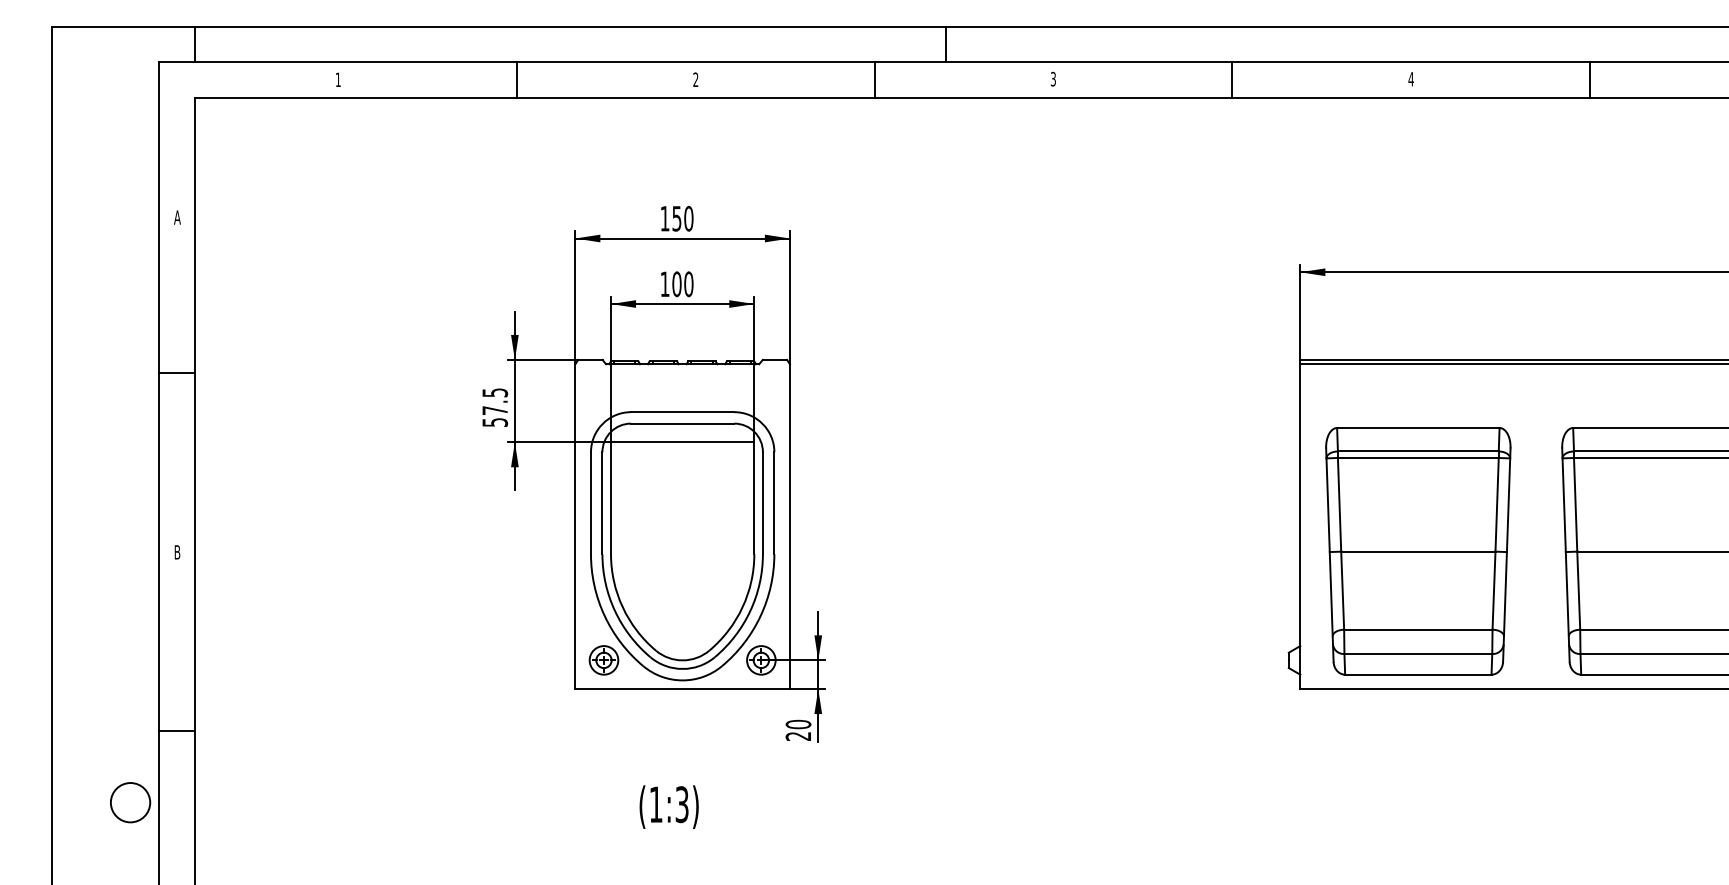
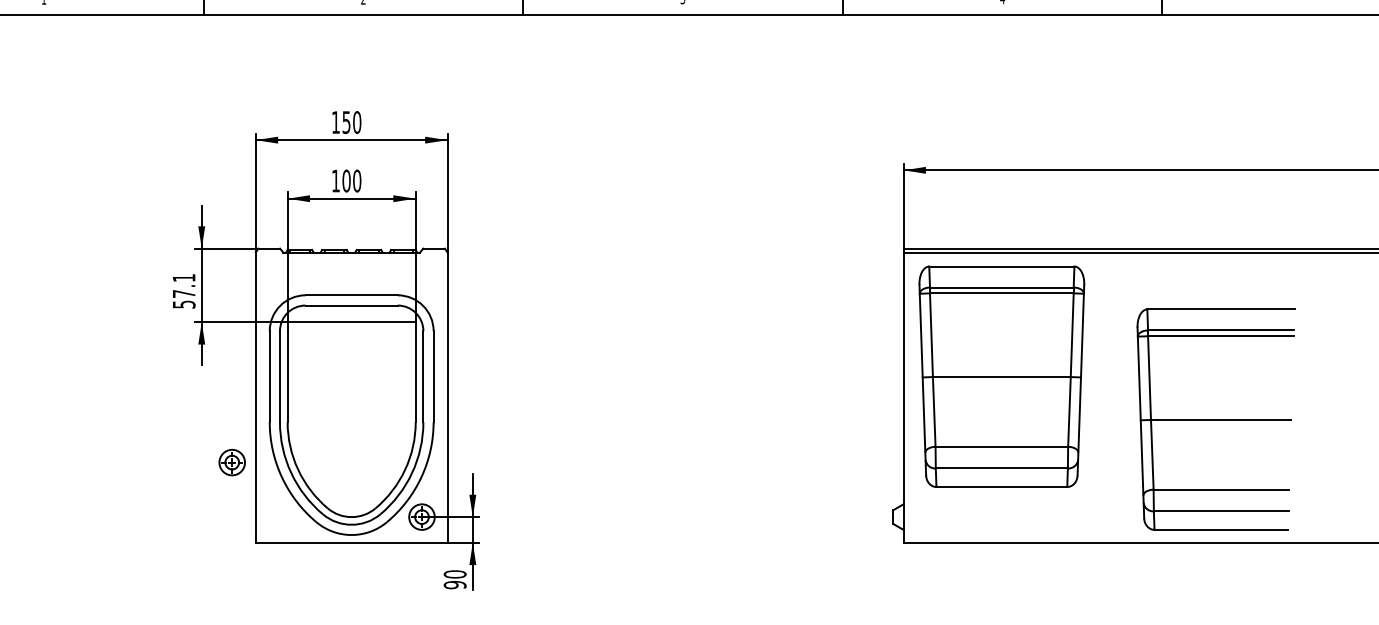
text: (495, 392) -> (184, 277), 57.5 -> 57.1
part: (1418, 551) -> (1001, 376), moved
part: (603, 660) -> (231, 462), moved
text: (798, 736) -> (455, 585), 20 -> 90

